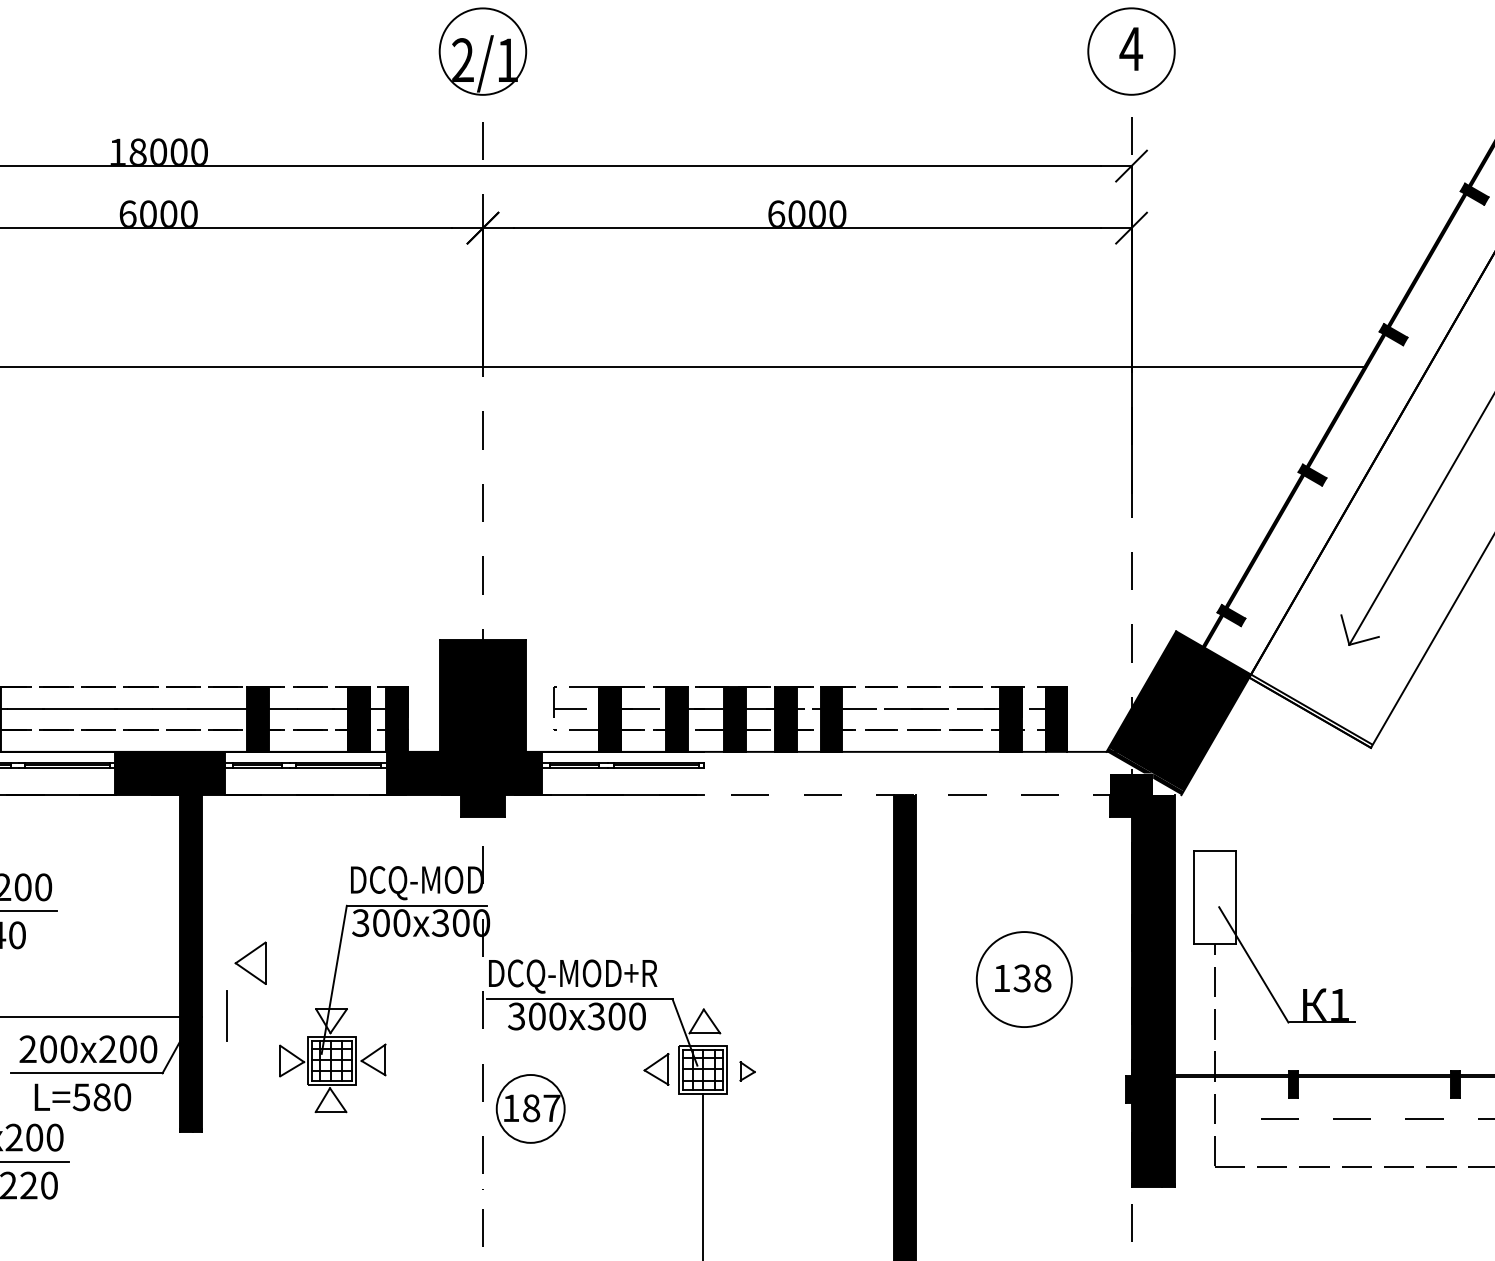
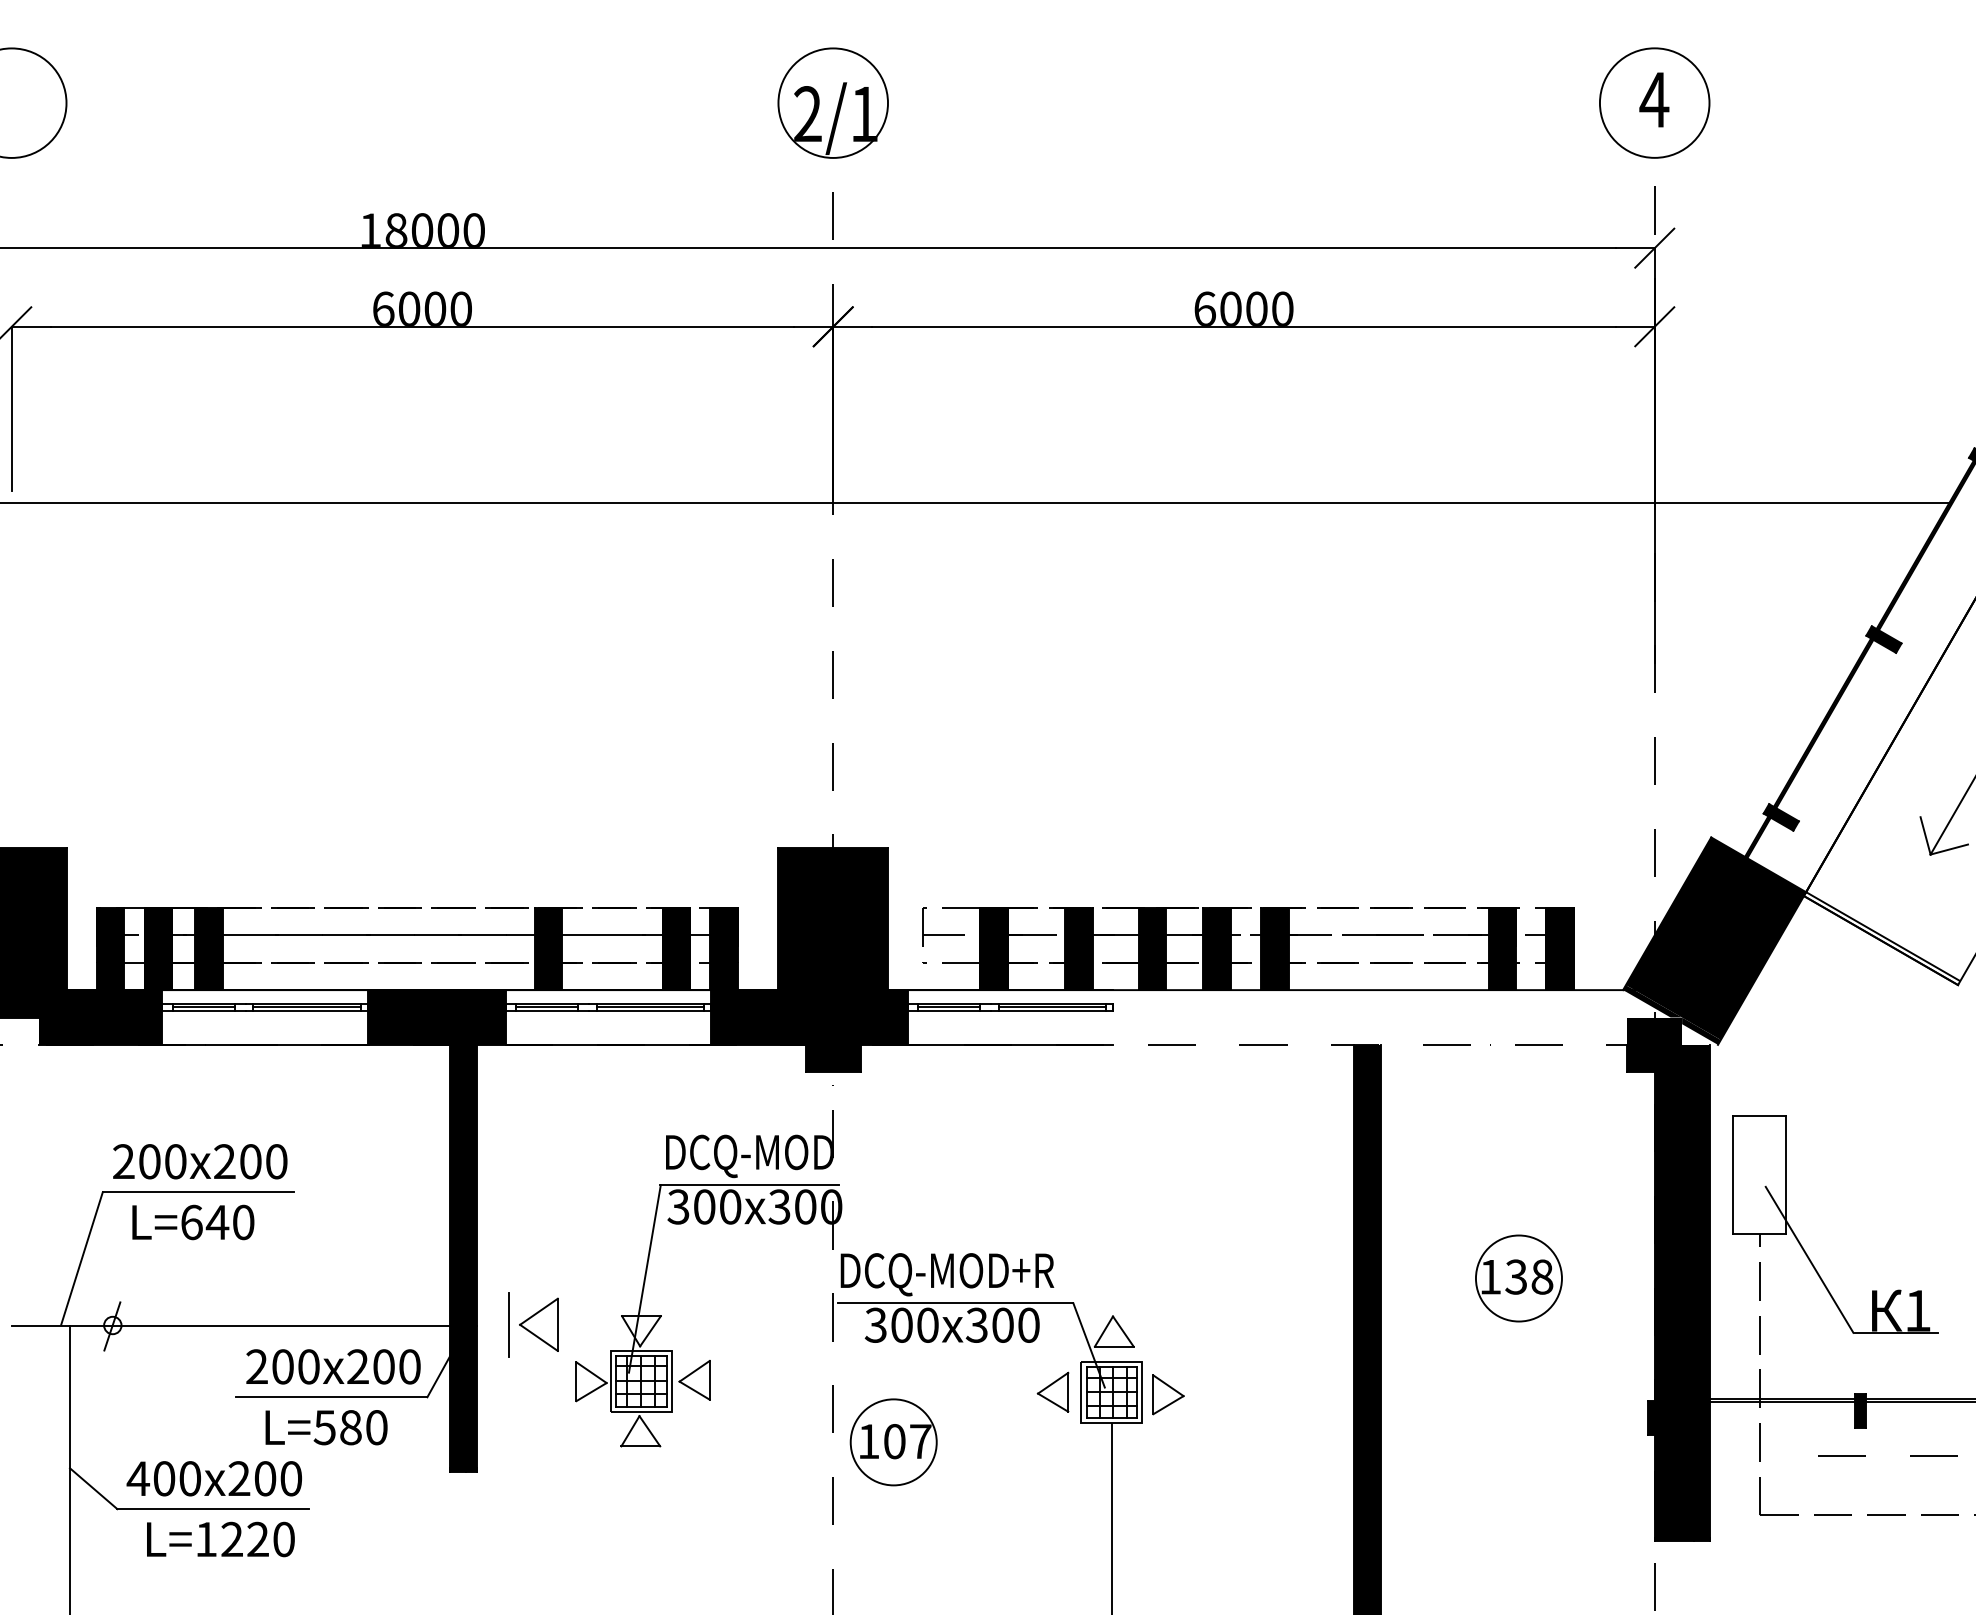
part: (250, 962) -> (538, 1324), moved
circle: (1023, 979) -> (1518, 1278), size x0.71
part: (747, 1071) -> (1168, 1394), size x1.67
text: (531, 1108) -> (894, 1441), 187 -> 107

